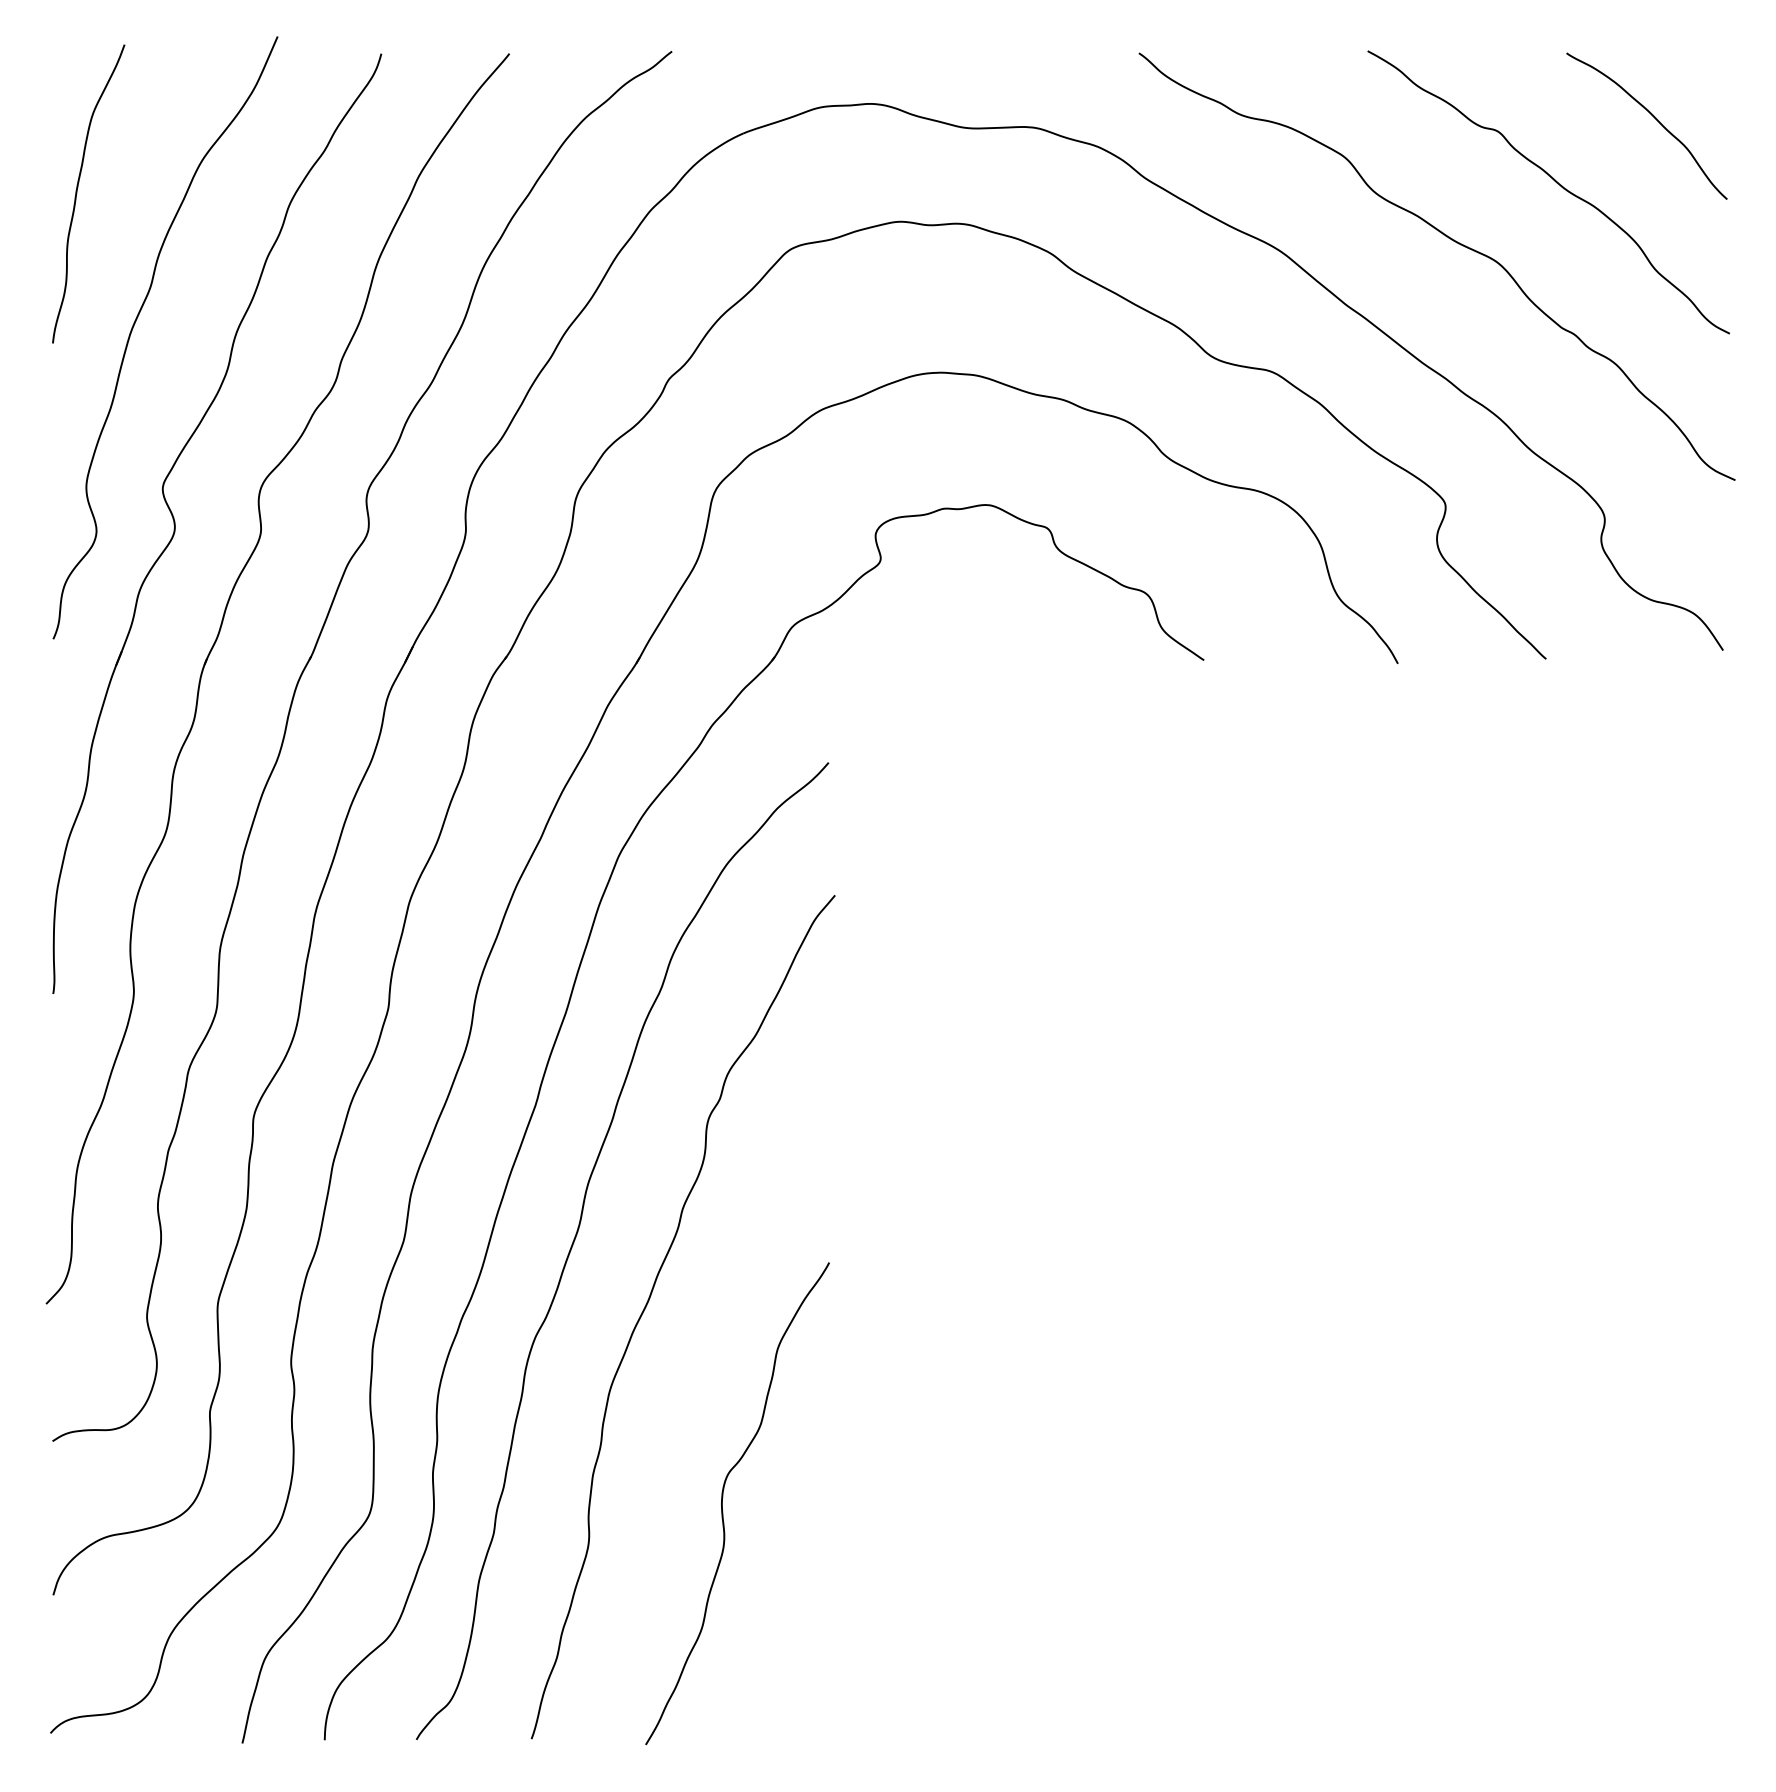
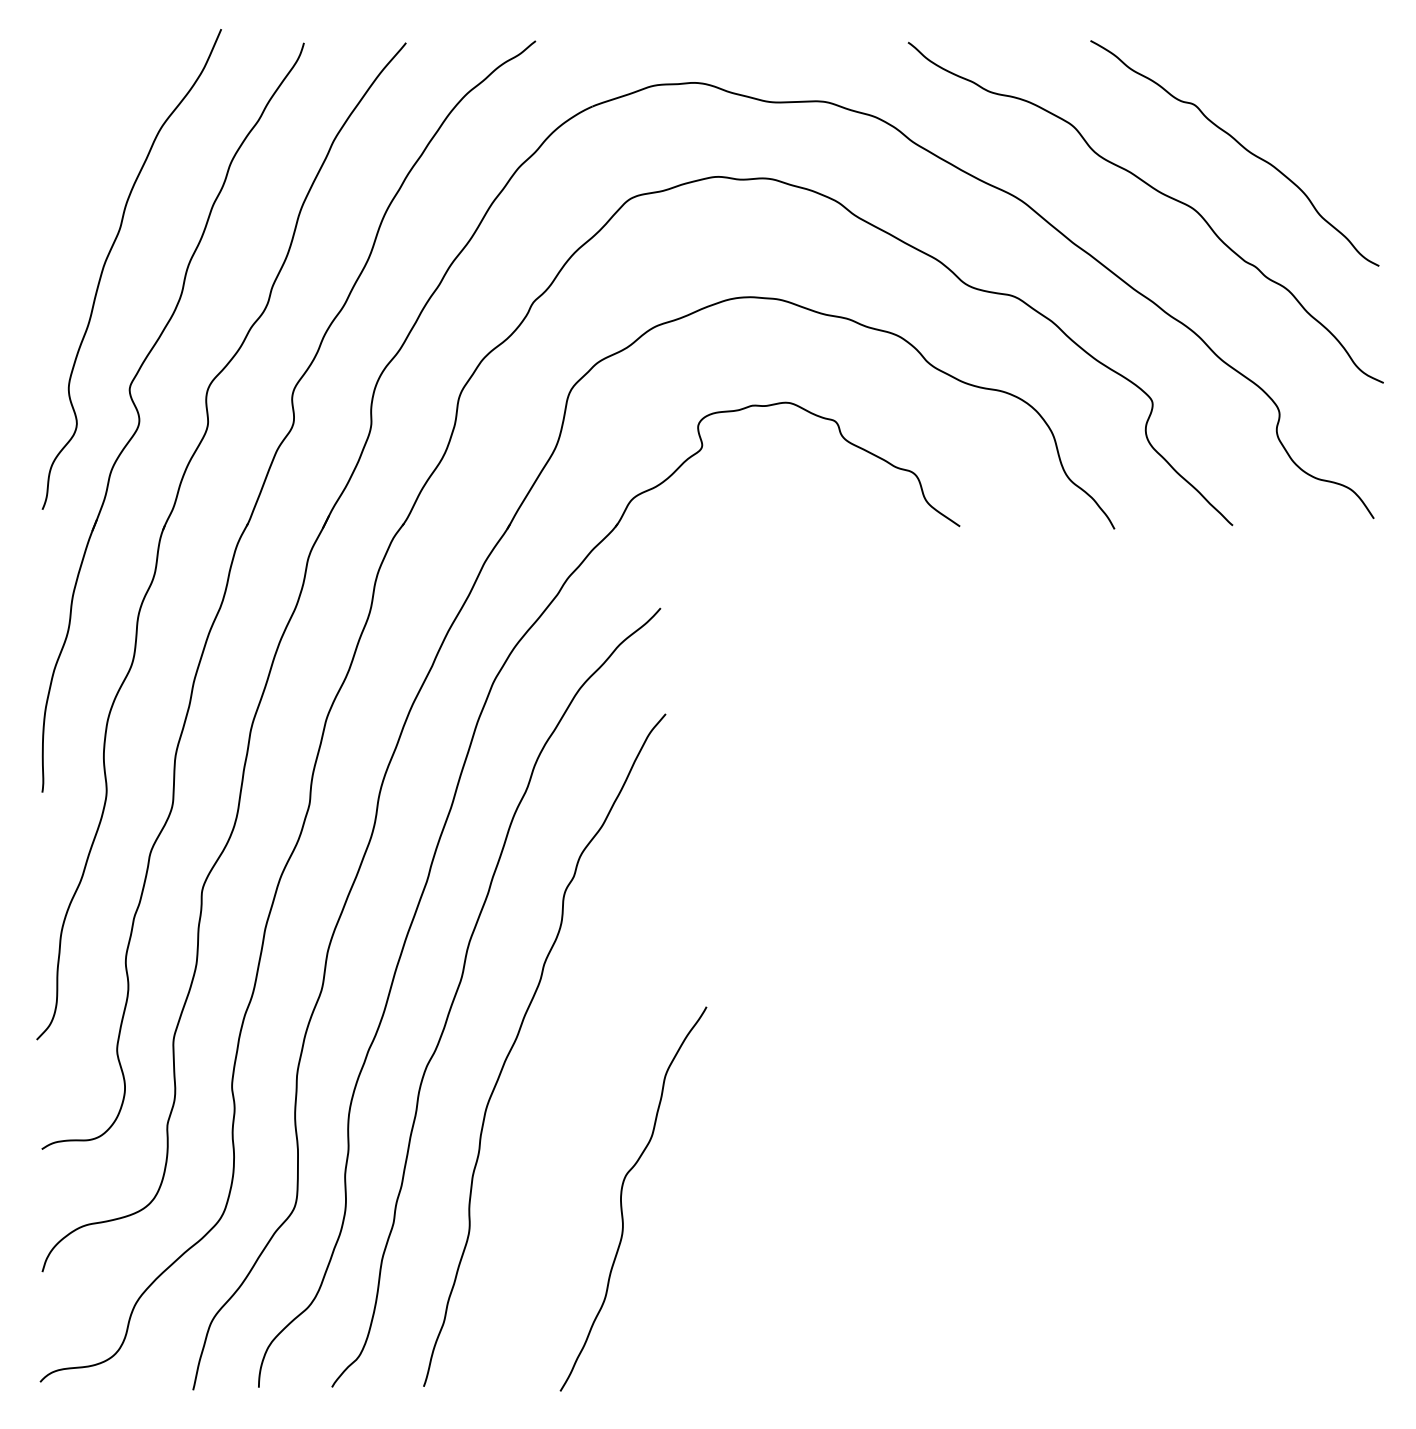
curve: (1653, 117) -> (1318, 93), removed
curve: (77, 193) -> (61, 154), removed
curve: (722, 1503) -> (621, 1198), moved

